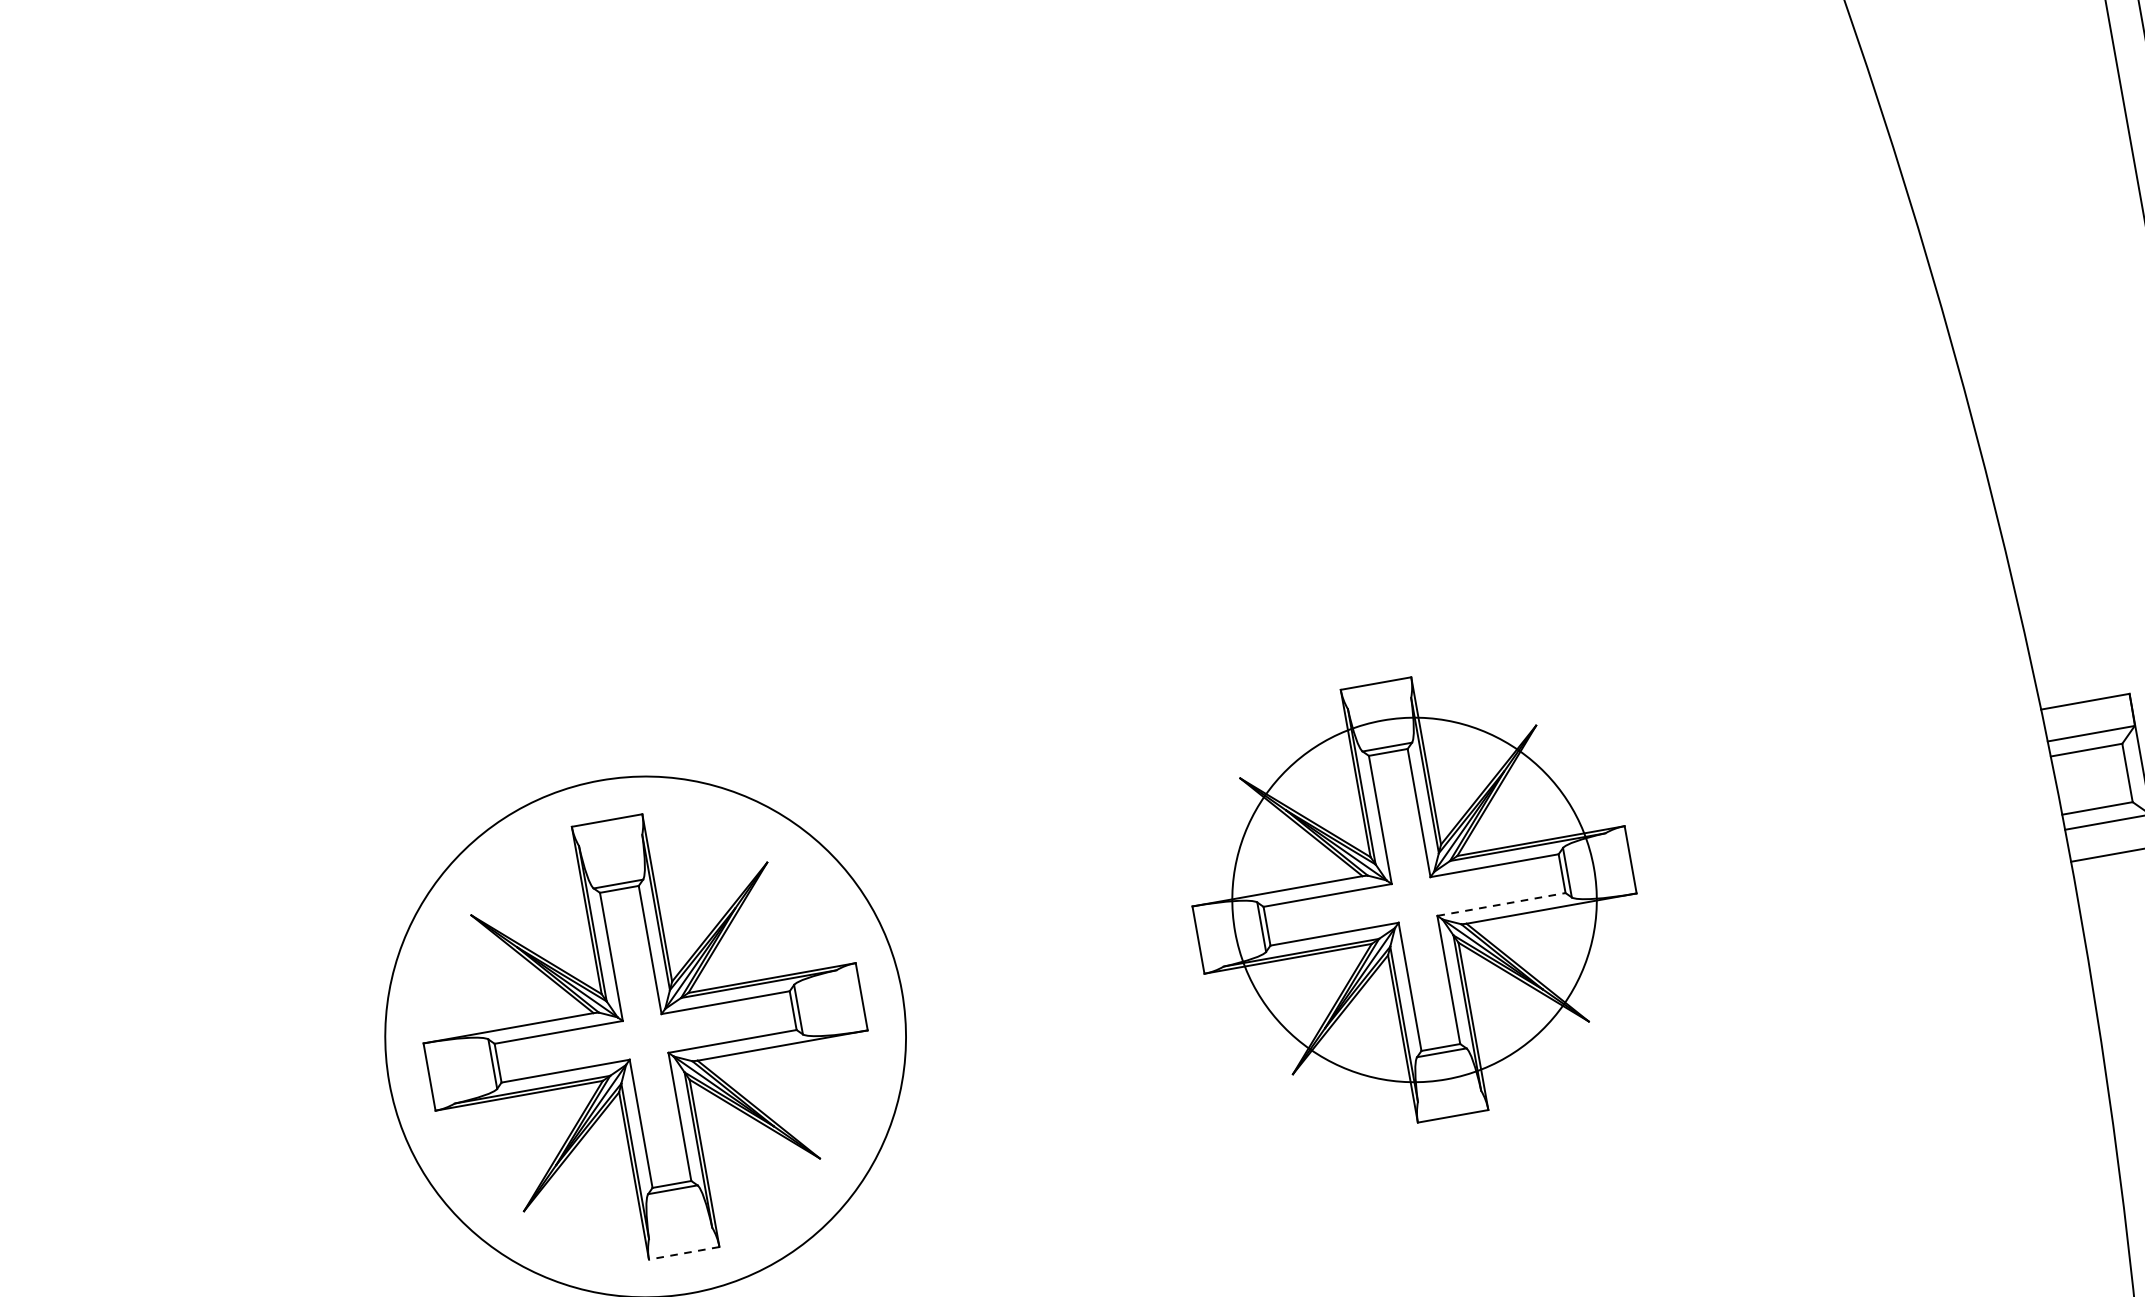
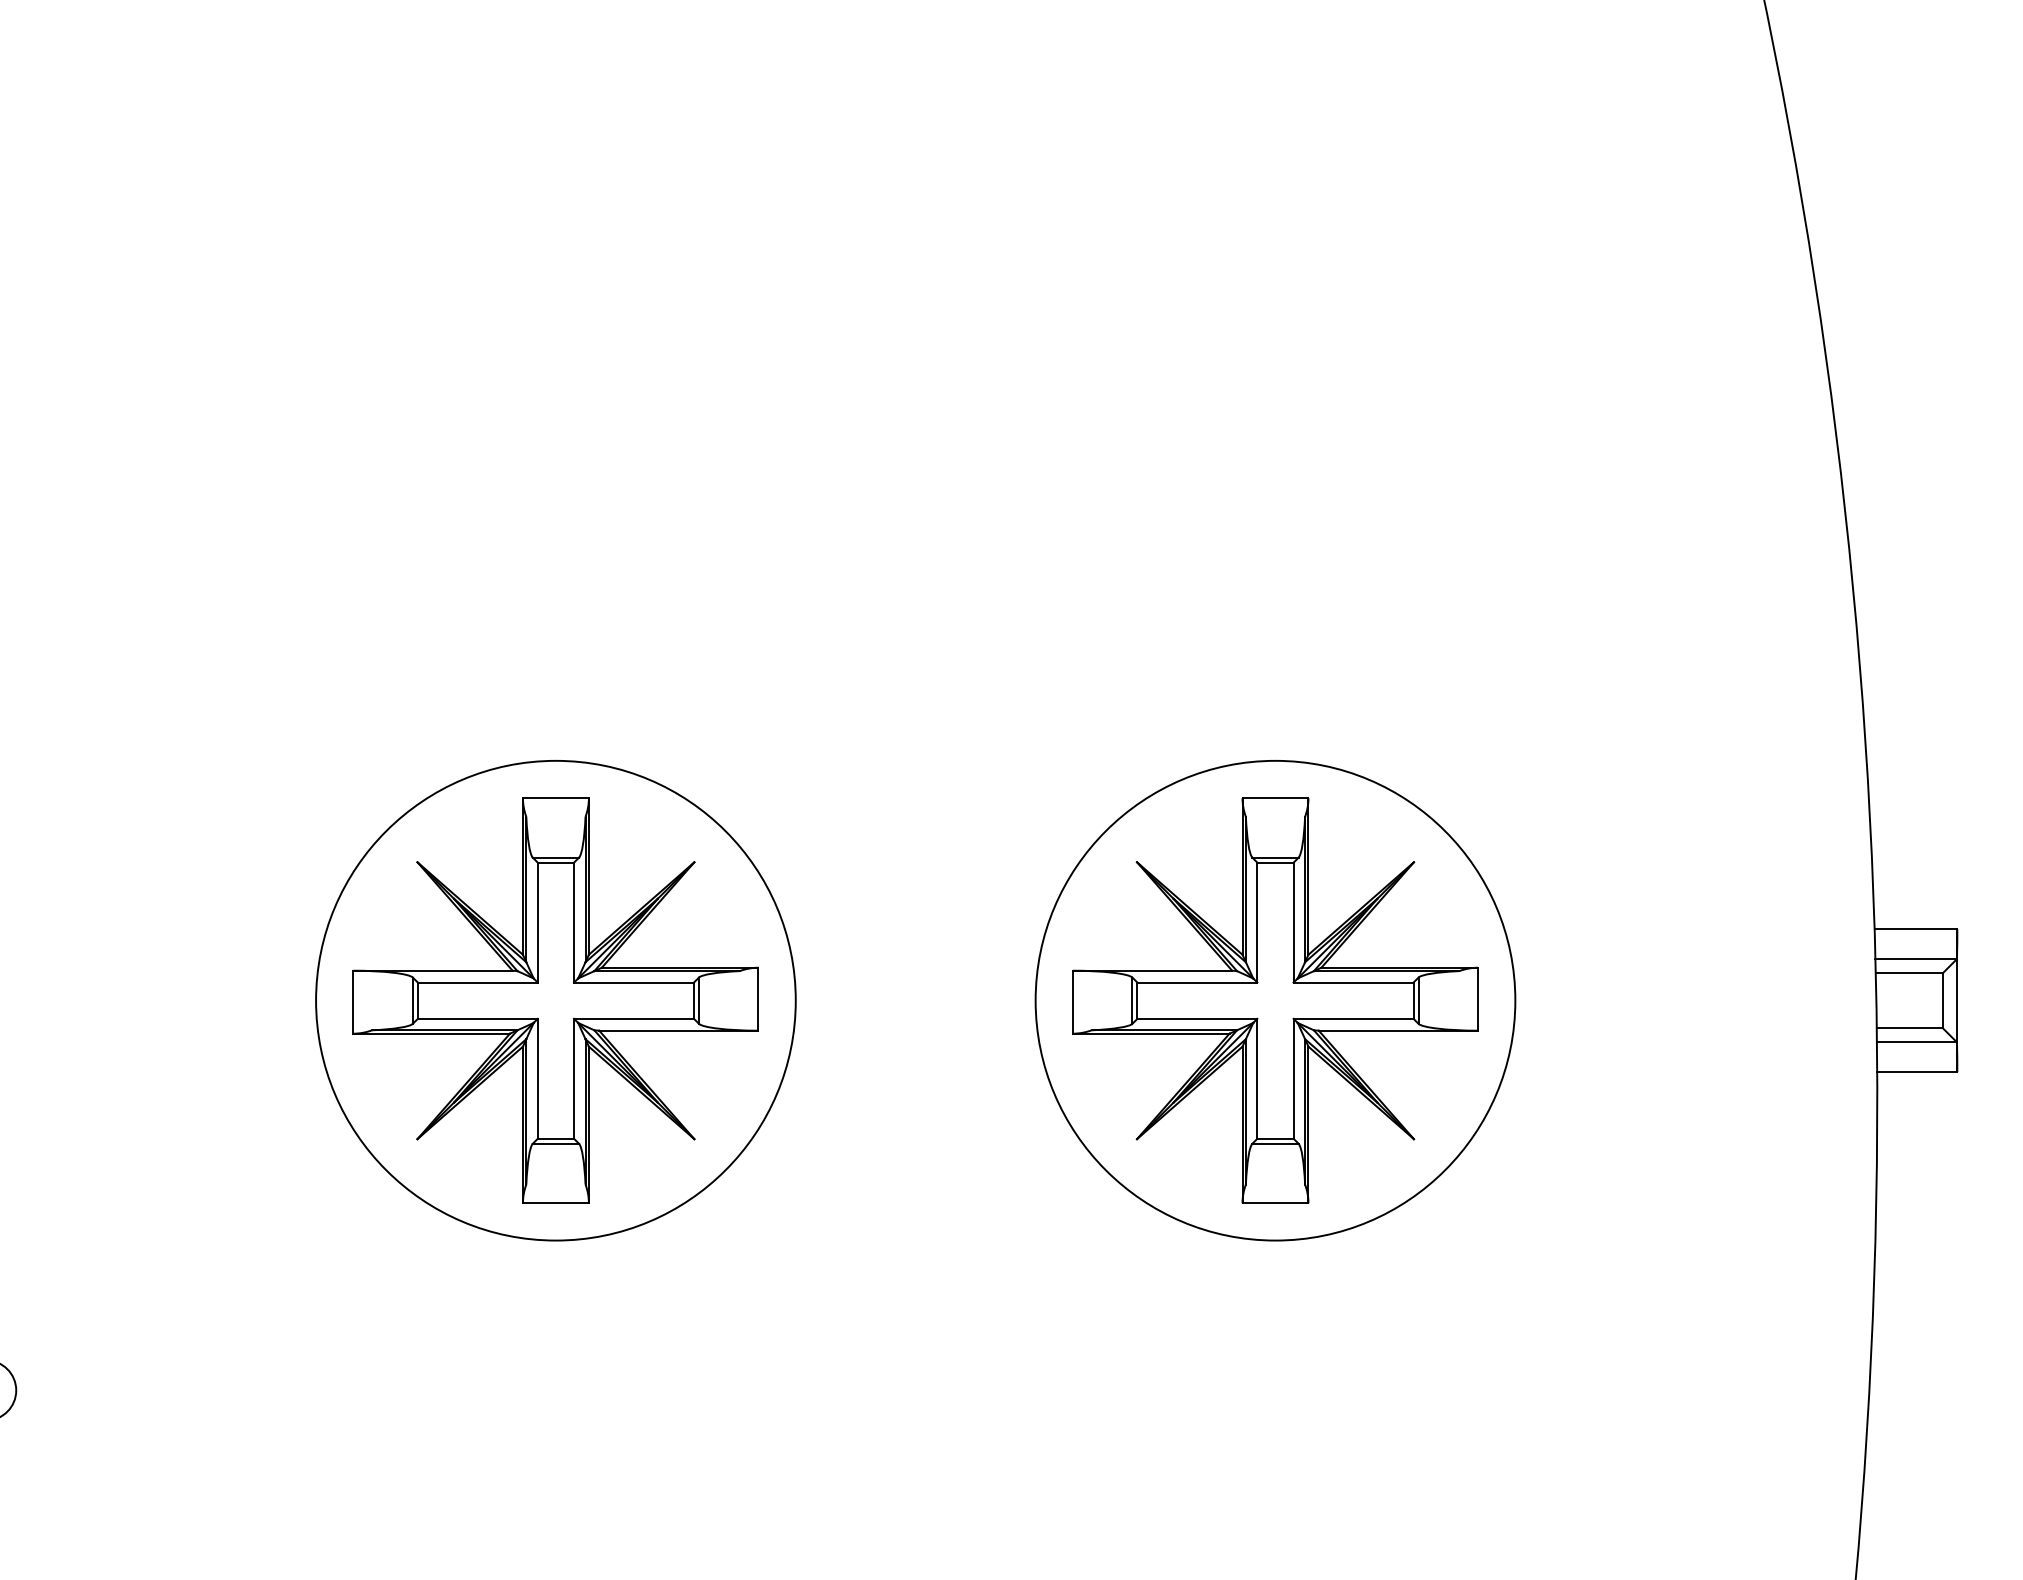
circle: (1414, 899) -> (1275, 1000), size x1.43
line: (1501, 904) -> (1353, 1018), dashed -> solid
line: (683, 1253) -> (555, 1203), dashed -> solid

